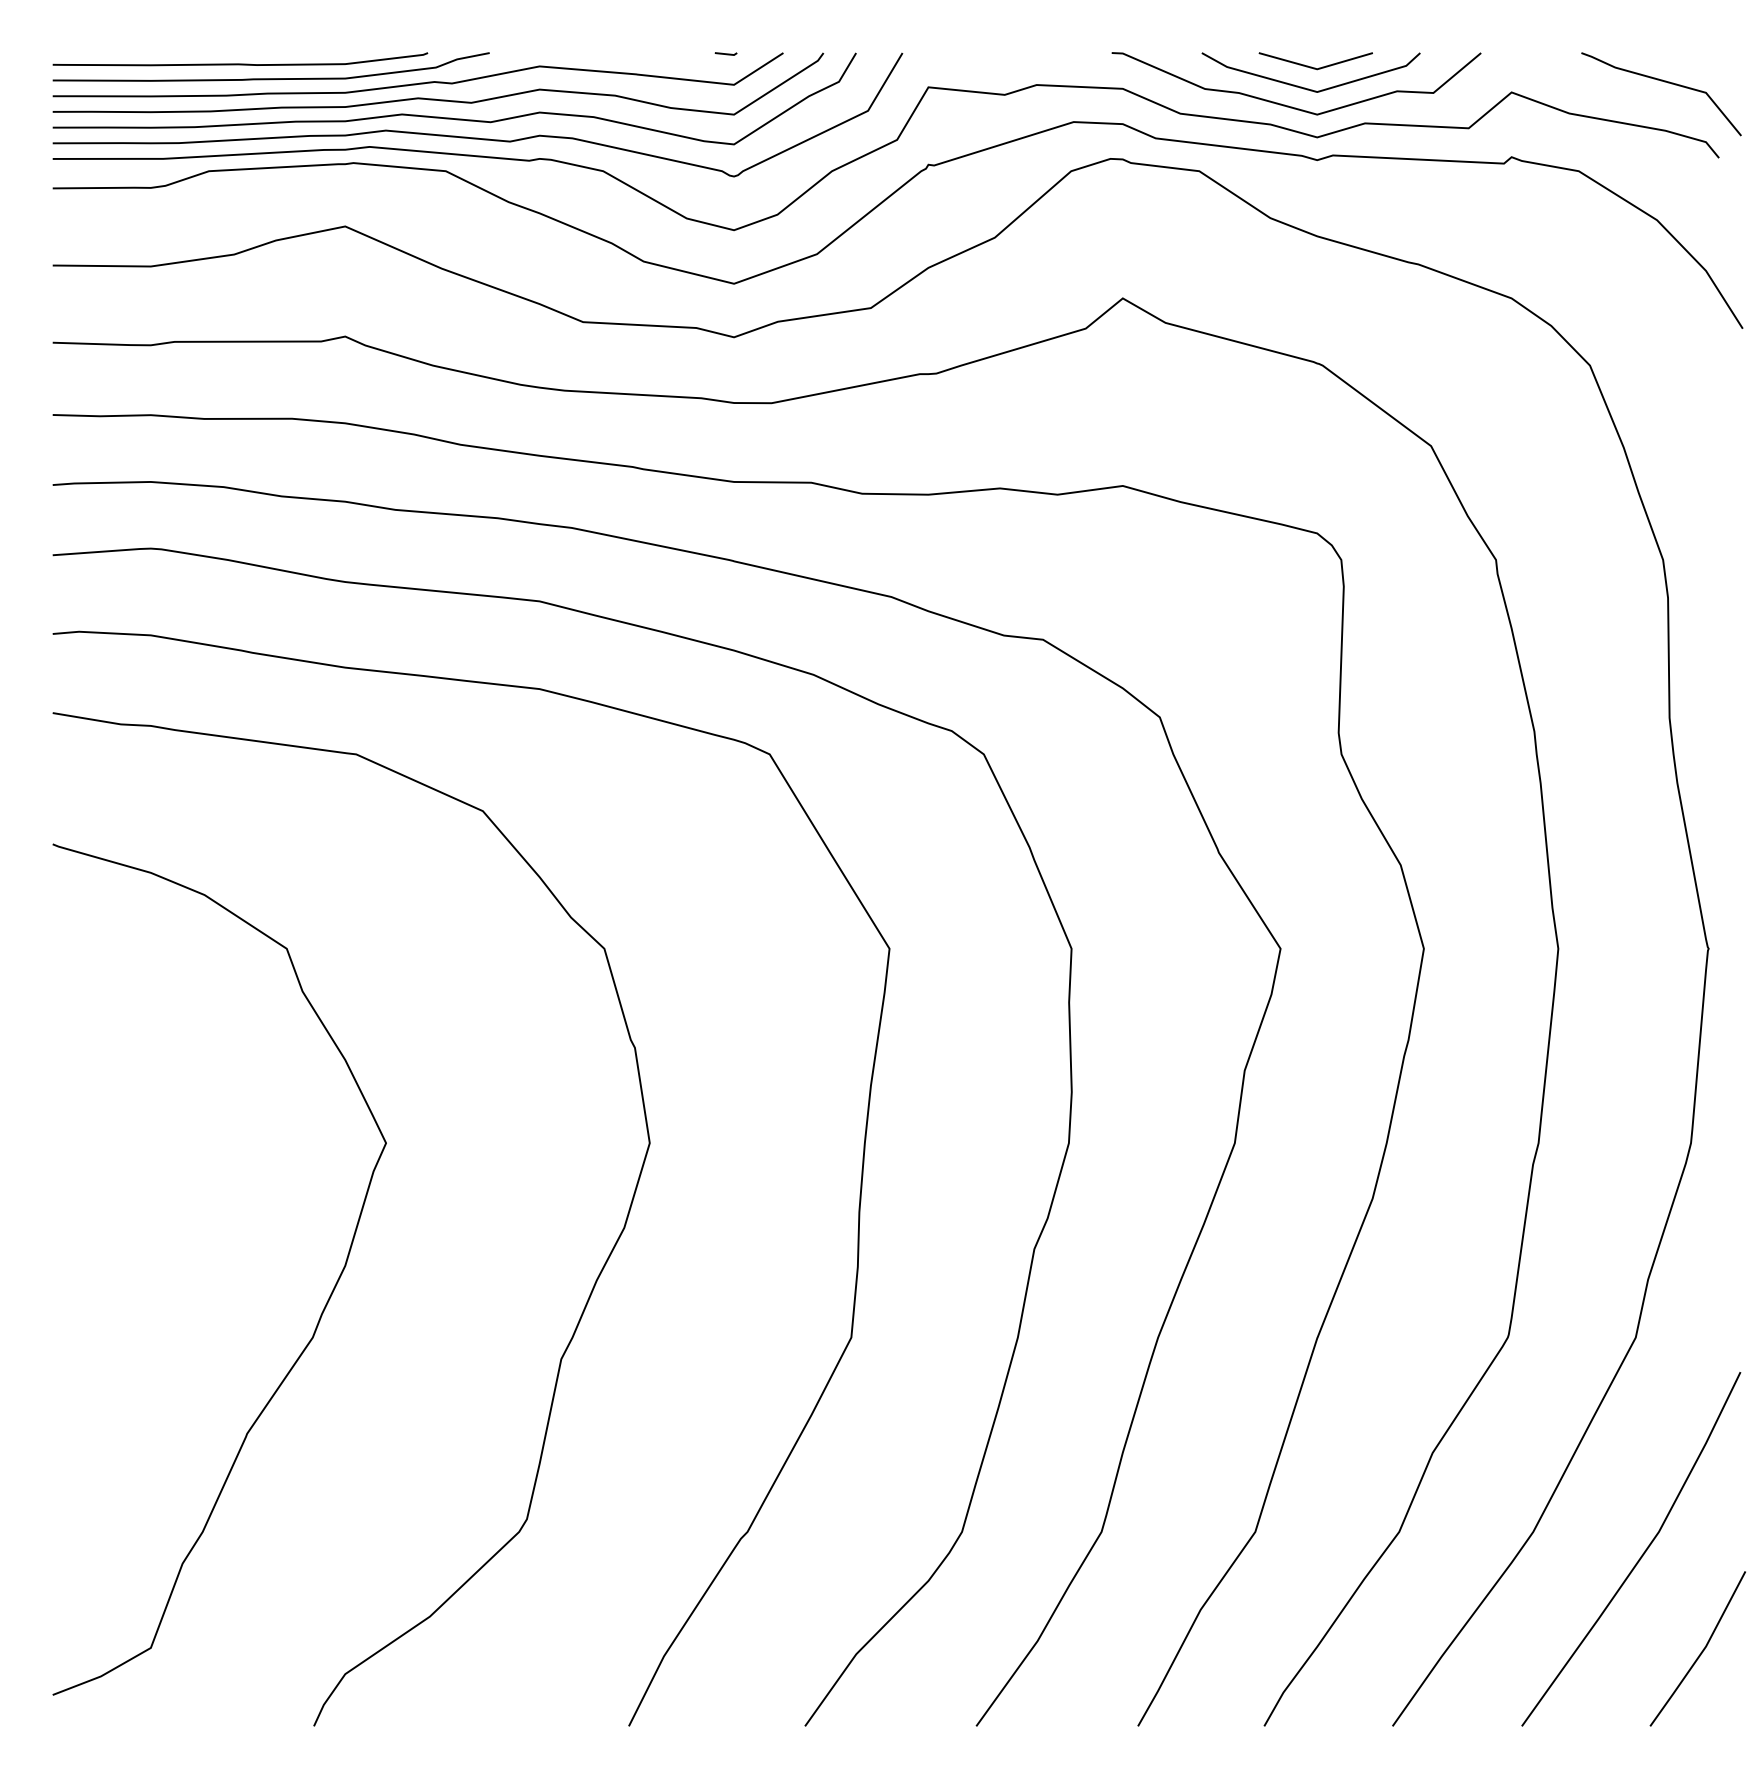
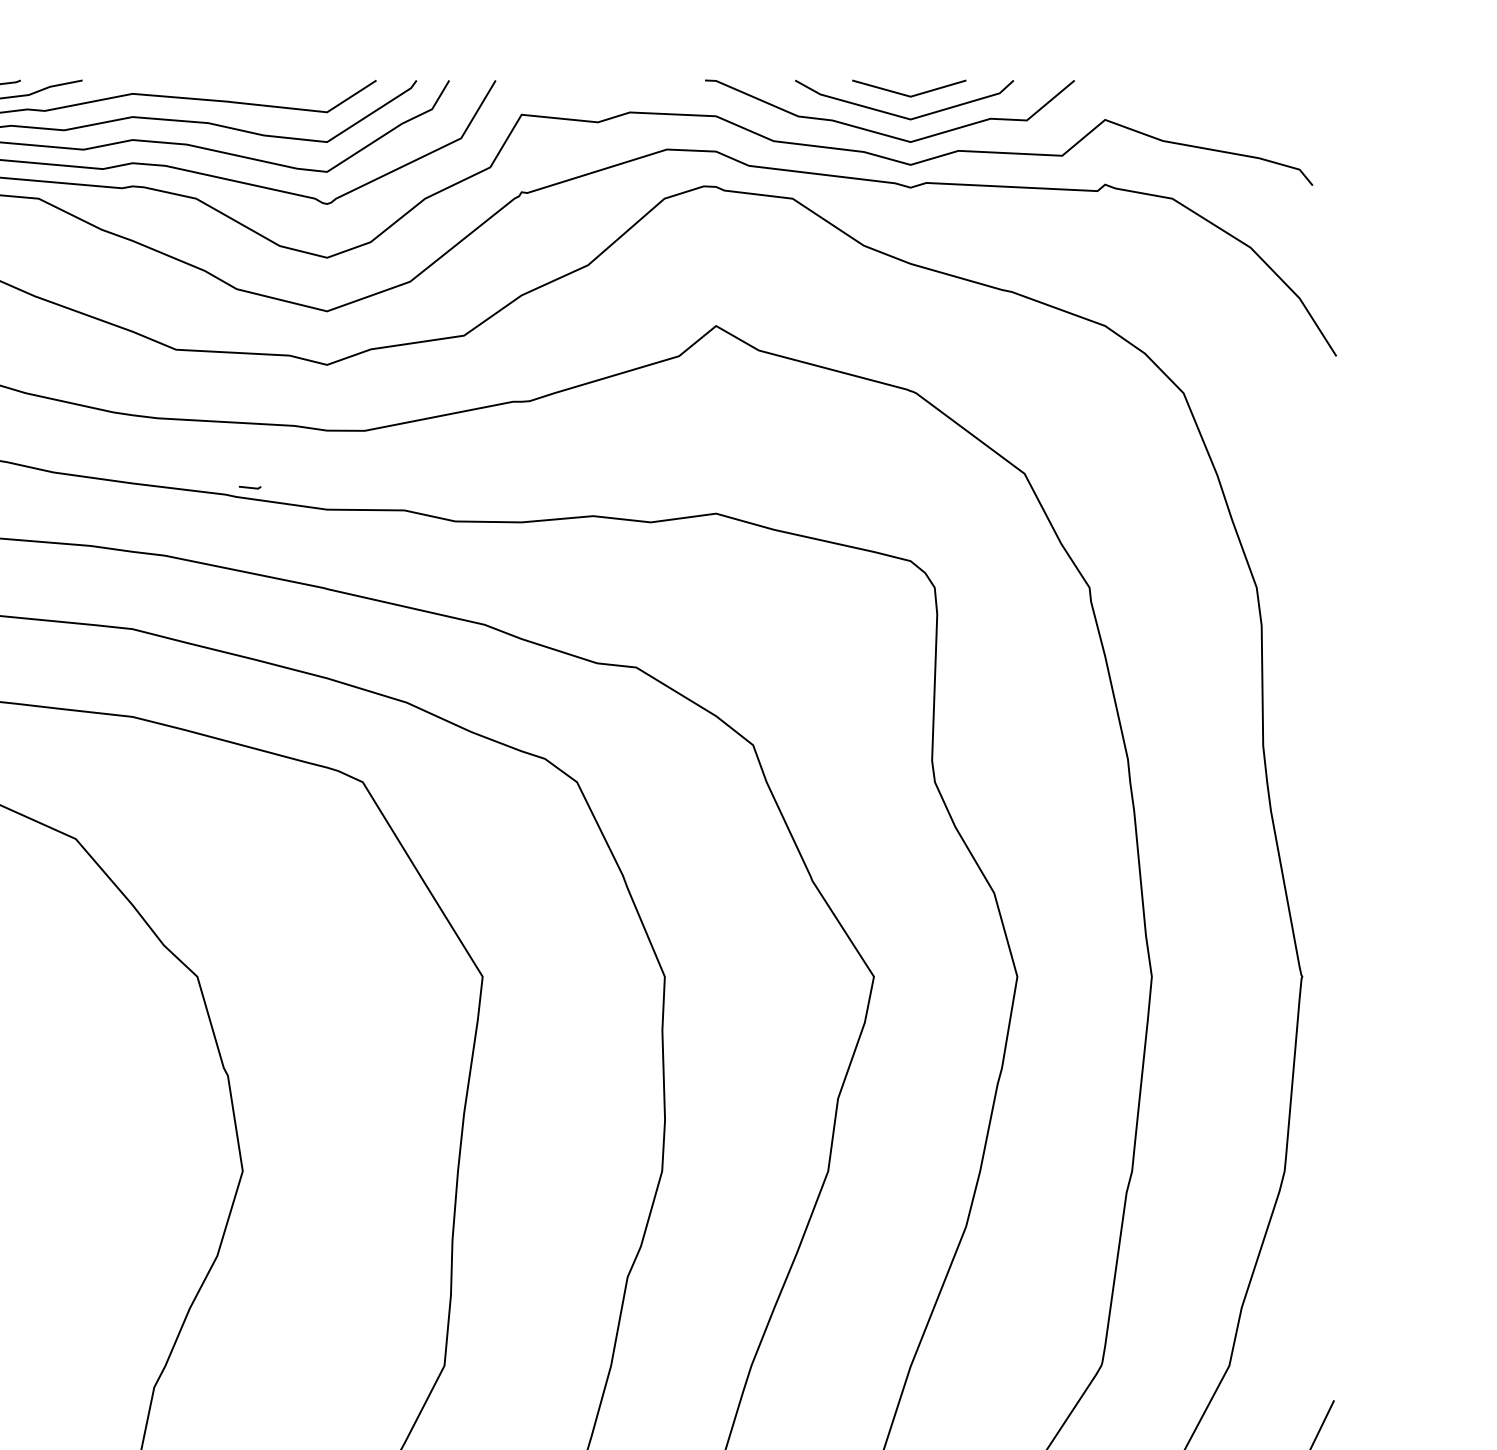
line: (725, 53) -> (249, 487), moved
line: (1664, 82) -> (1258, 109), removed

